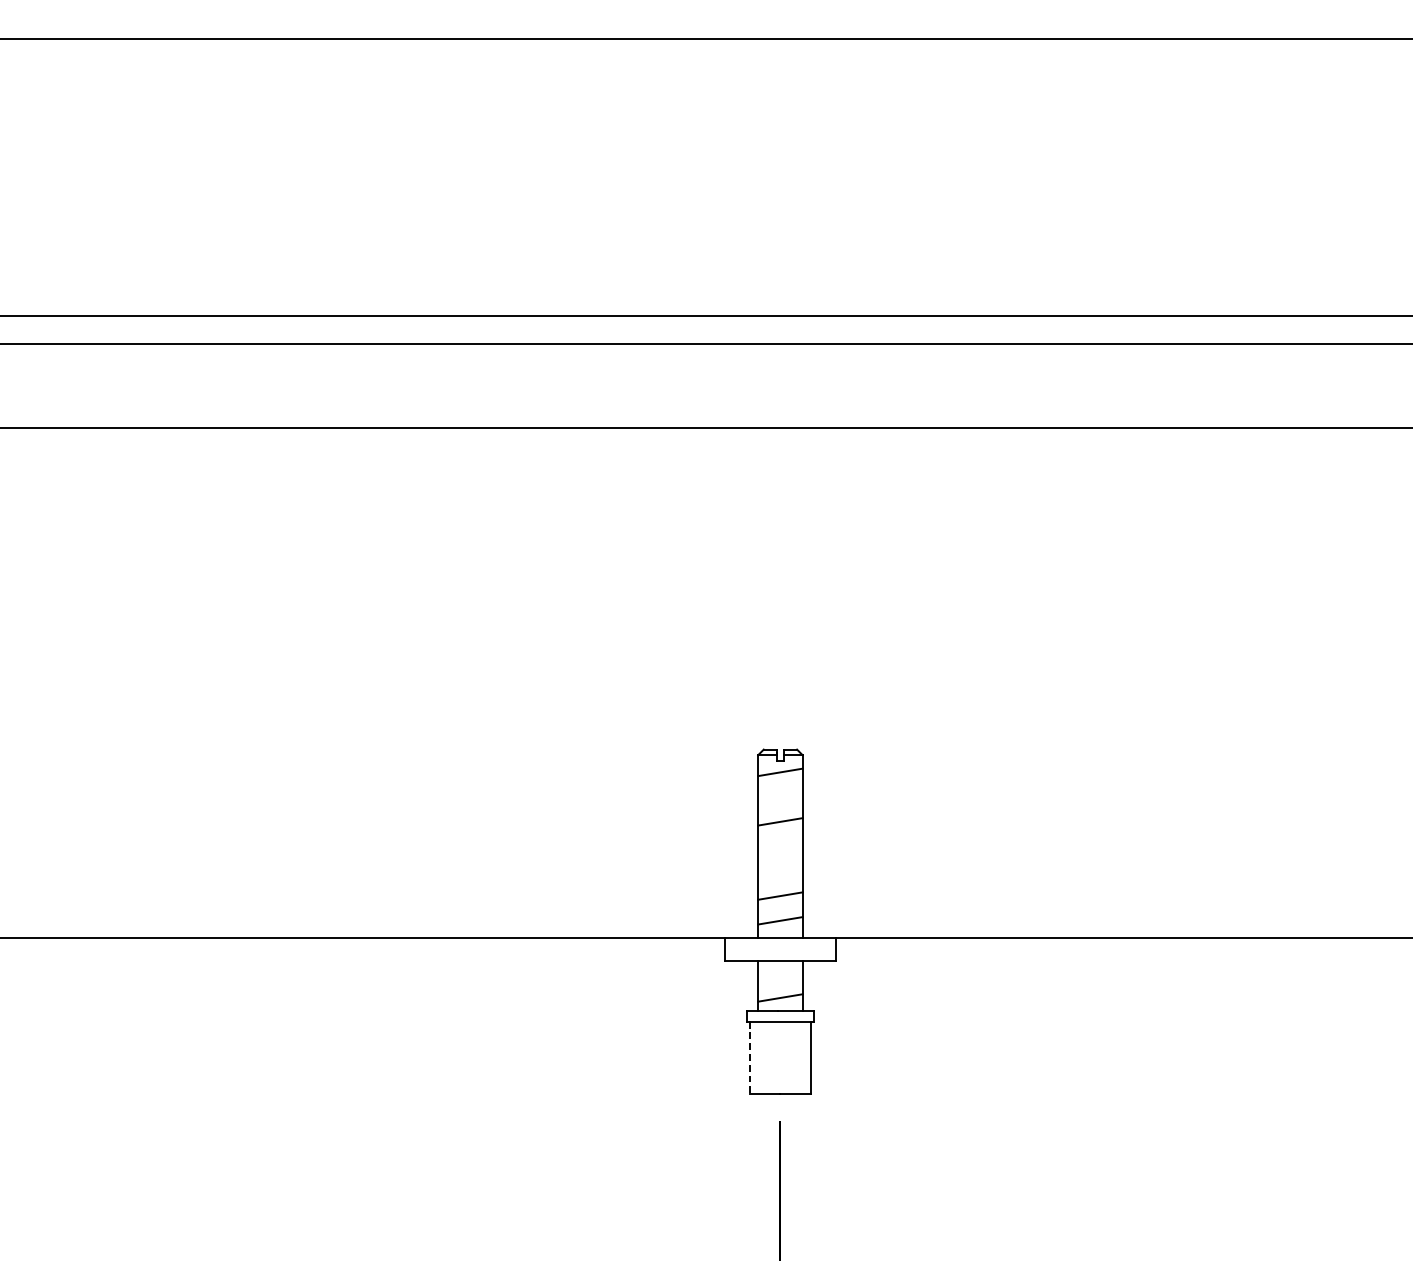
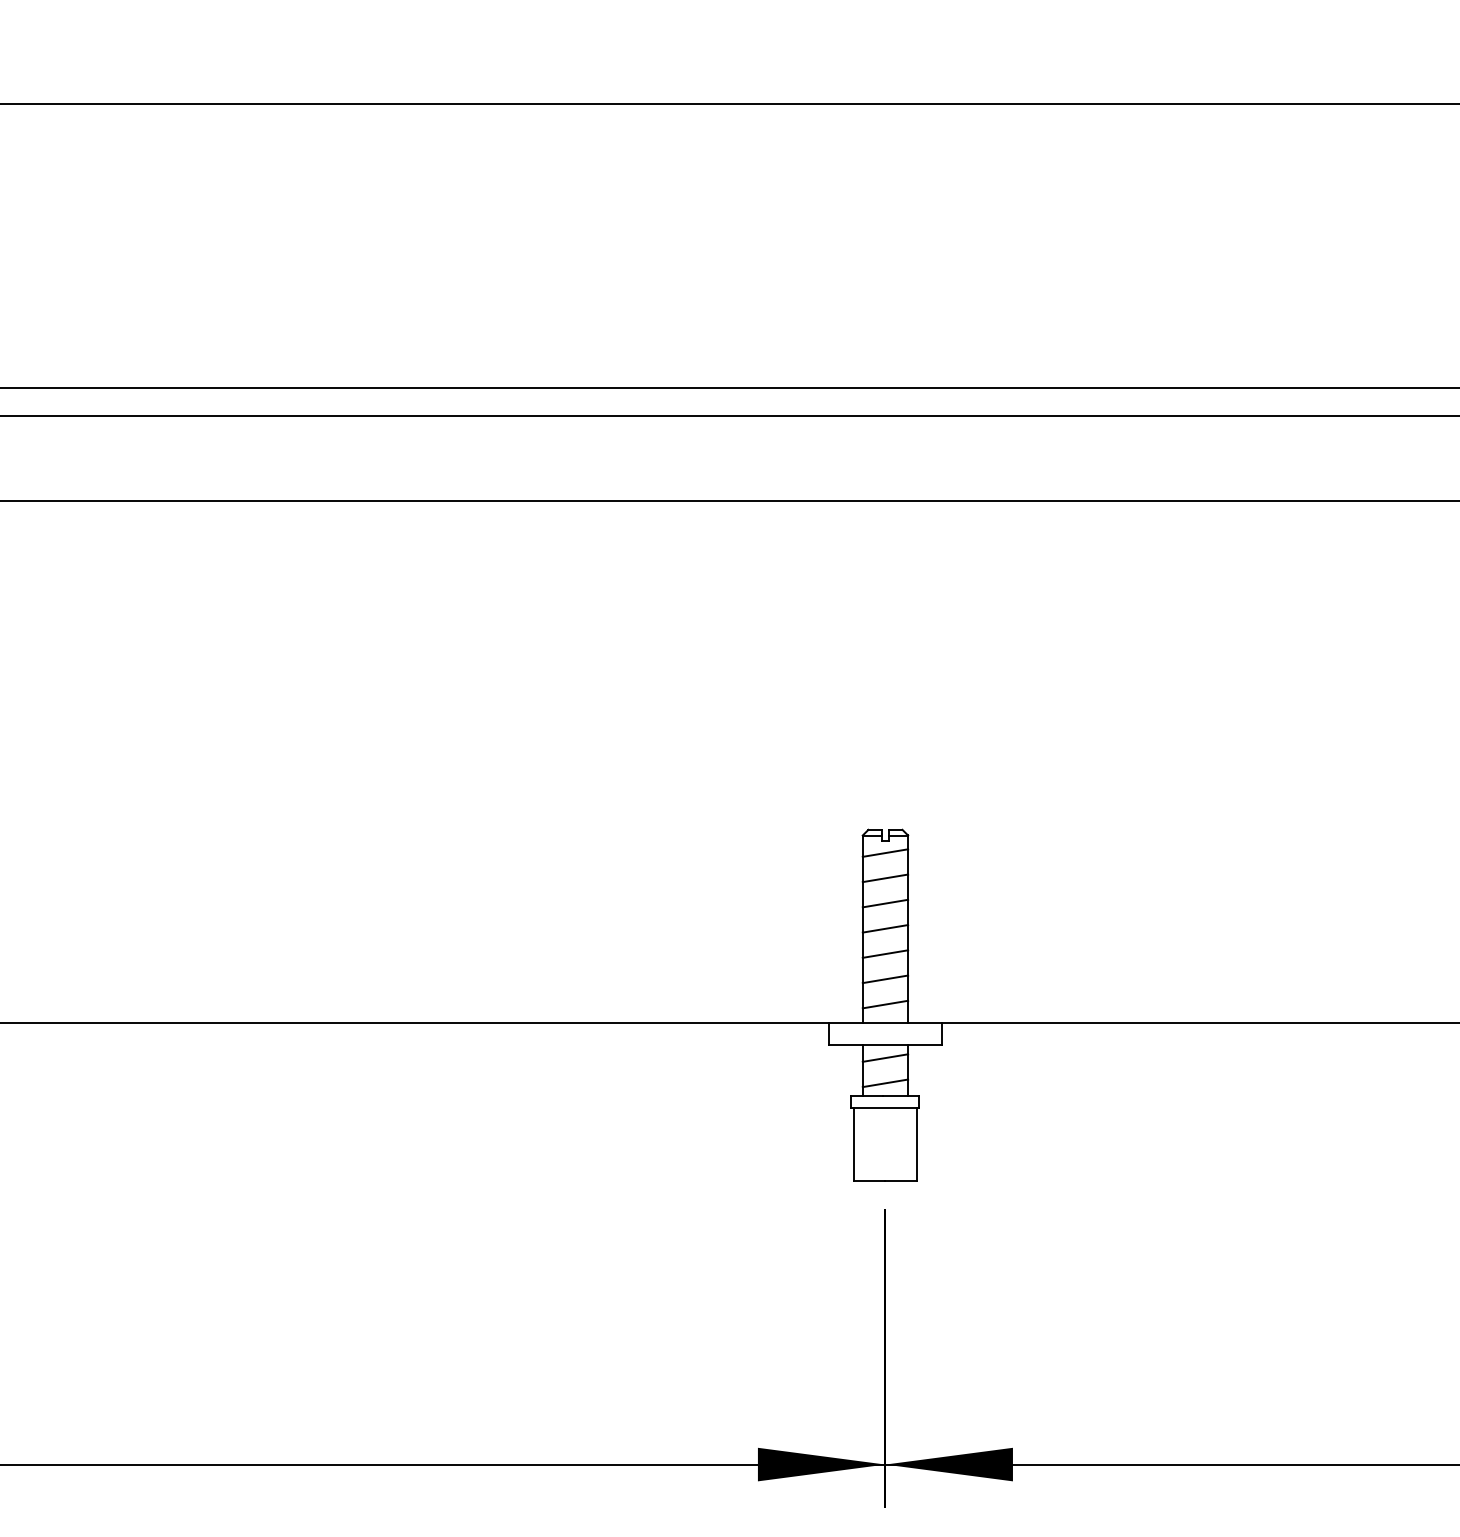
line: (780, 797) -> (885, 878), added
line: (780, 846) -> (885, 928), added
line: (780, 870) -> (885, 953), added
line: (780, 972) -> (885, 1057), added
line: (750, 1057) -> (854, 1144), dashed -> solid

